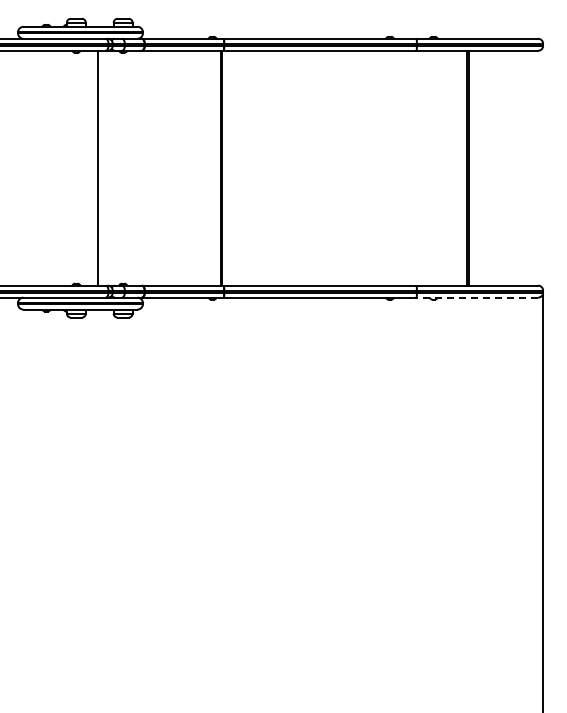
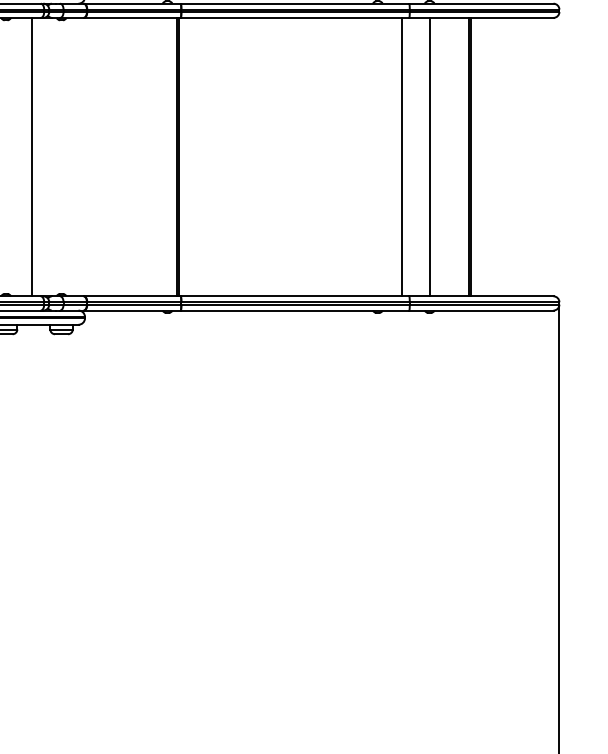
line: (410, 167) -> (402, 156), added
line: (434, 167) -> (430, 156), added
line: (477, 297) -> (481, 310), dashed -> solid

